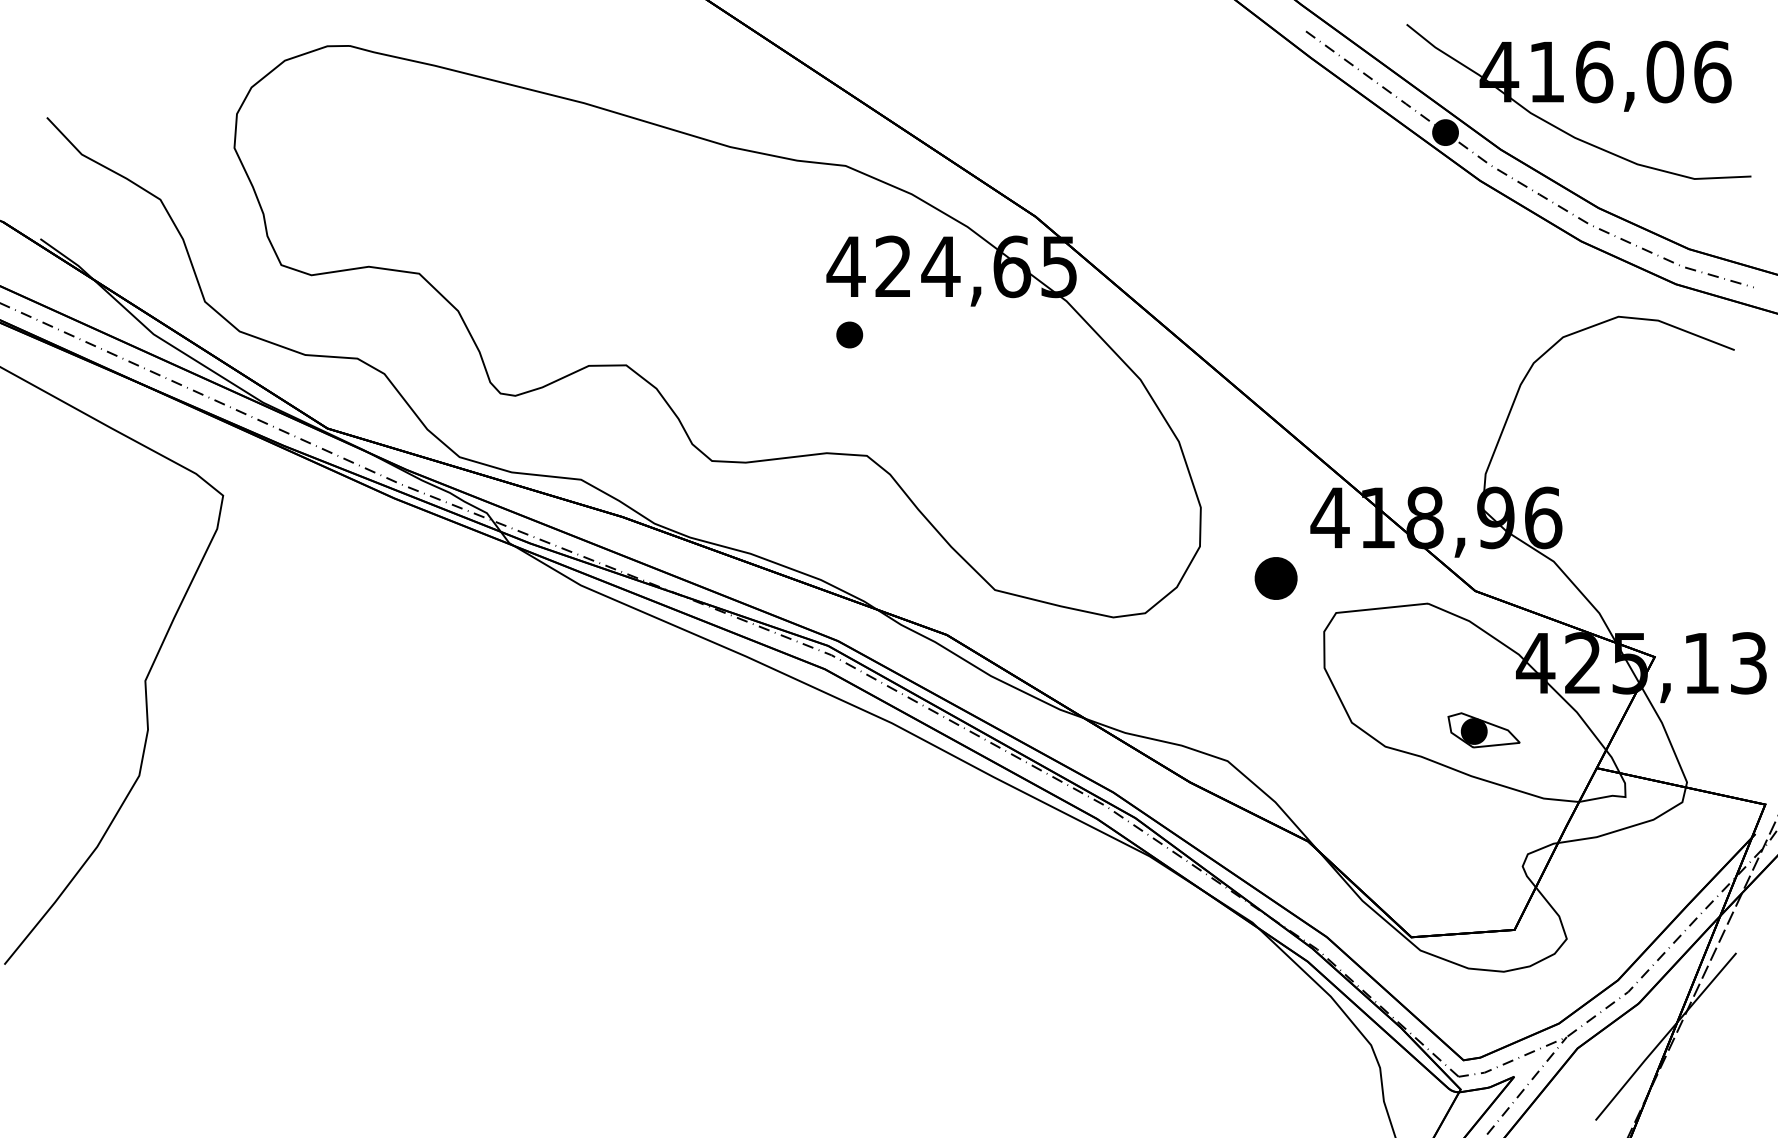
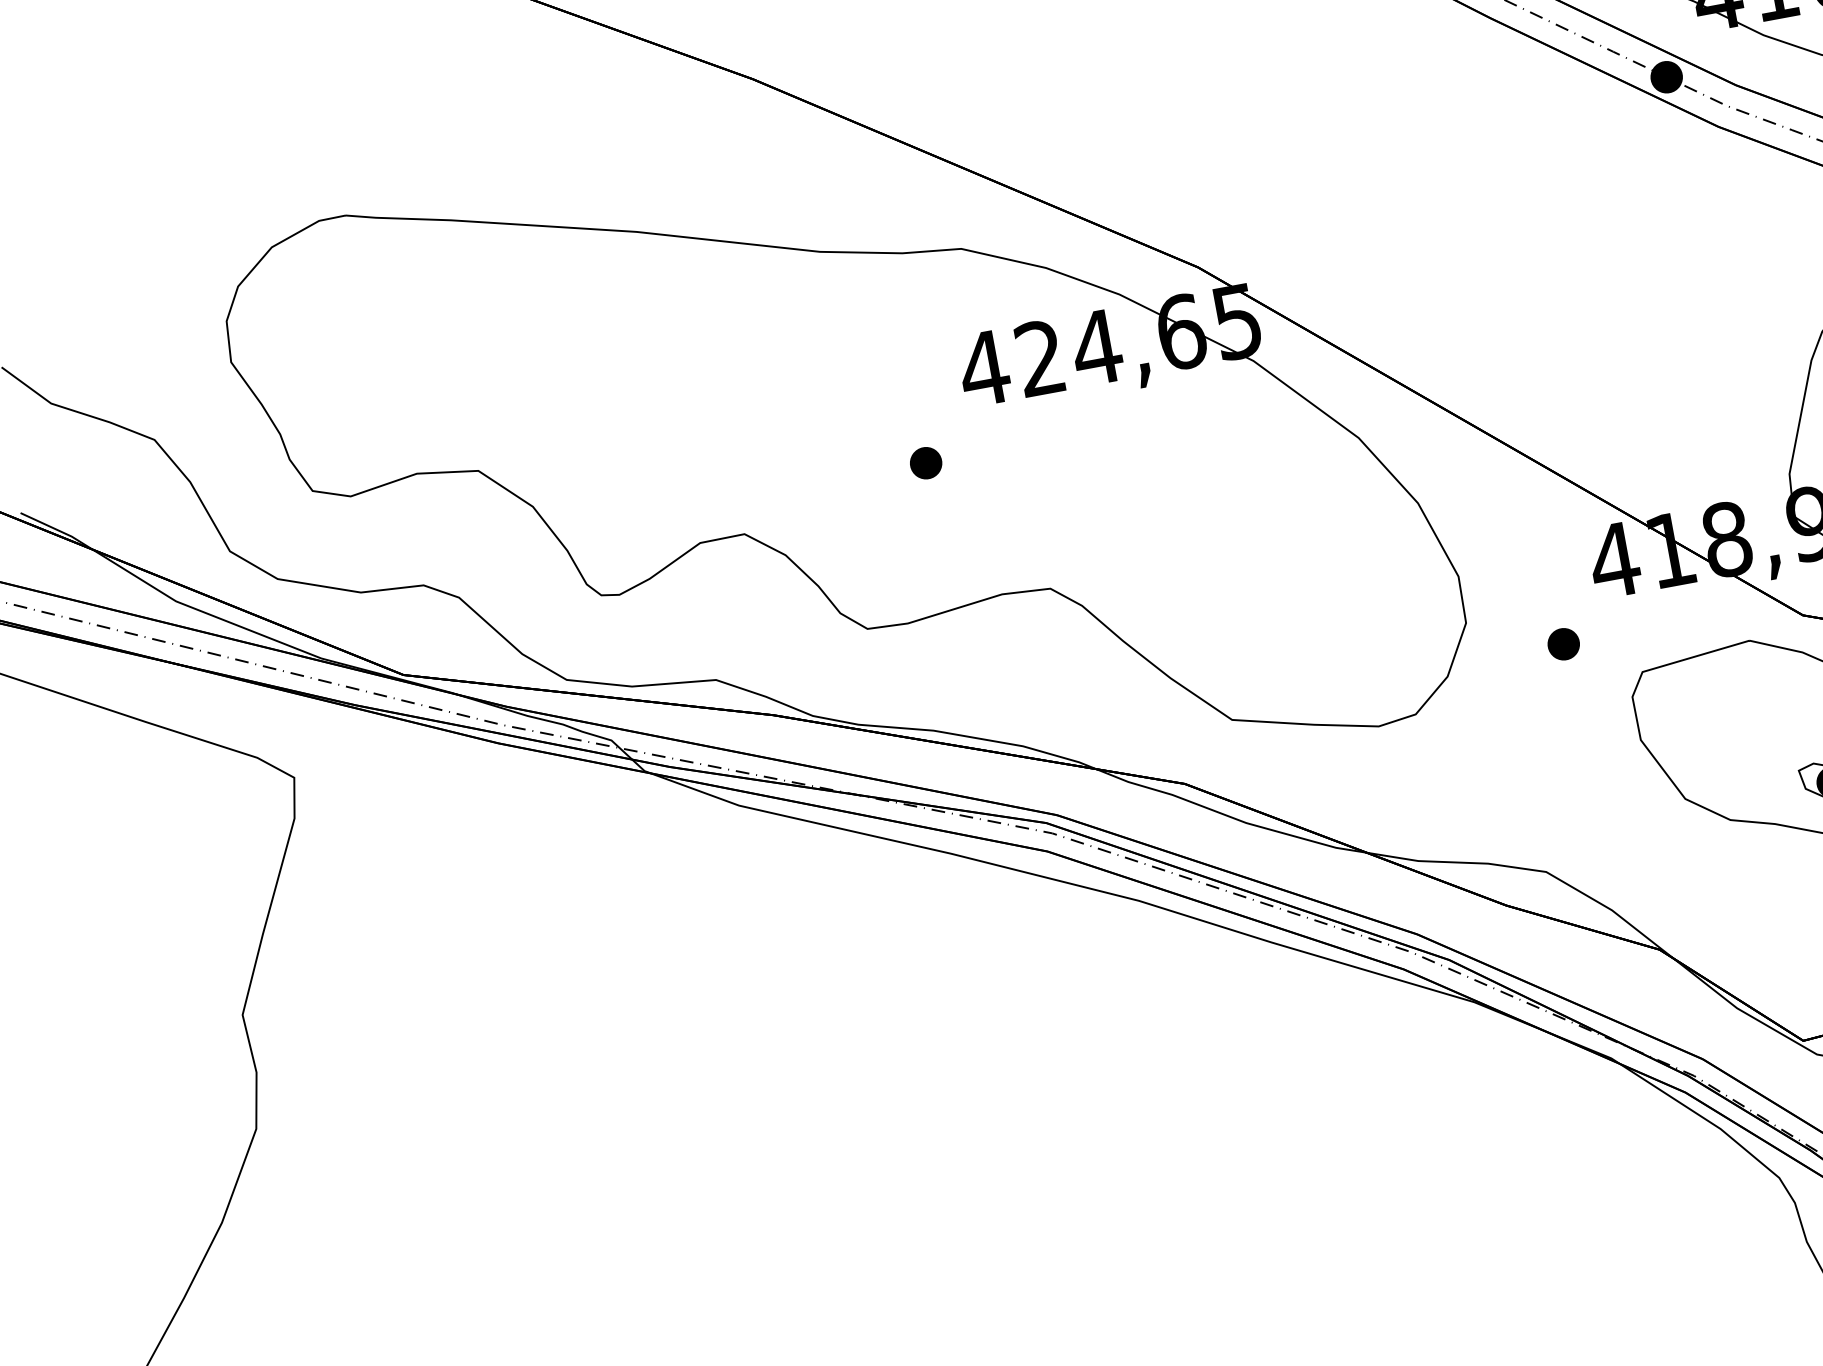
part: (849, 334) -> (925, 462), moved
part: (1276, 578) -> (1564, 644), size x0.62

